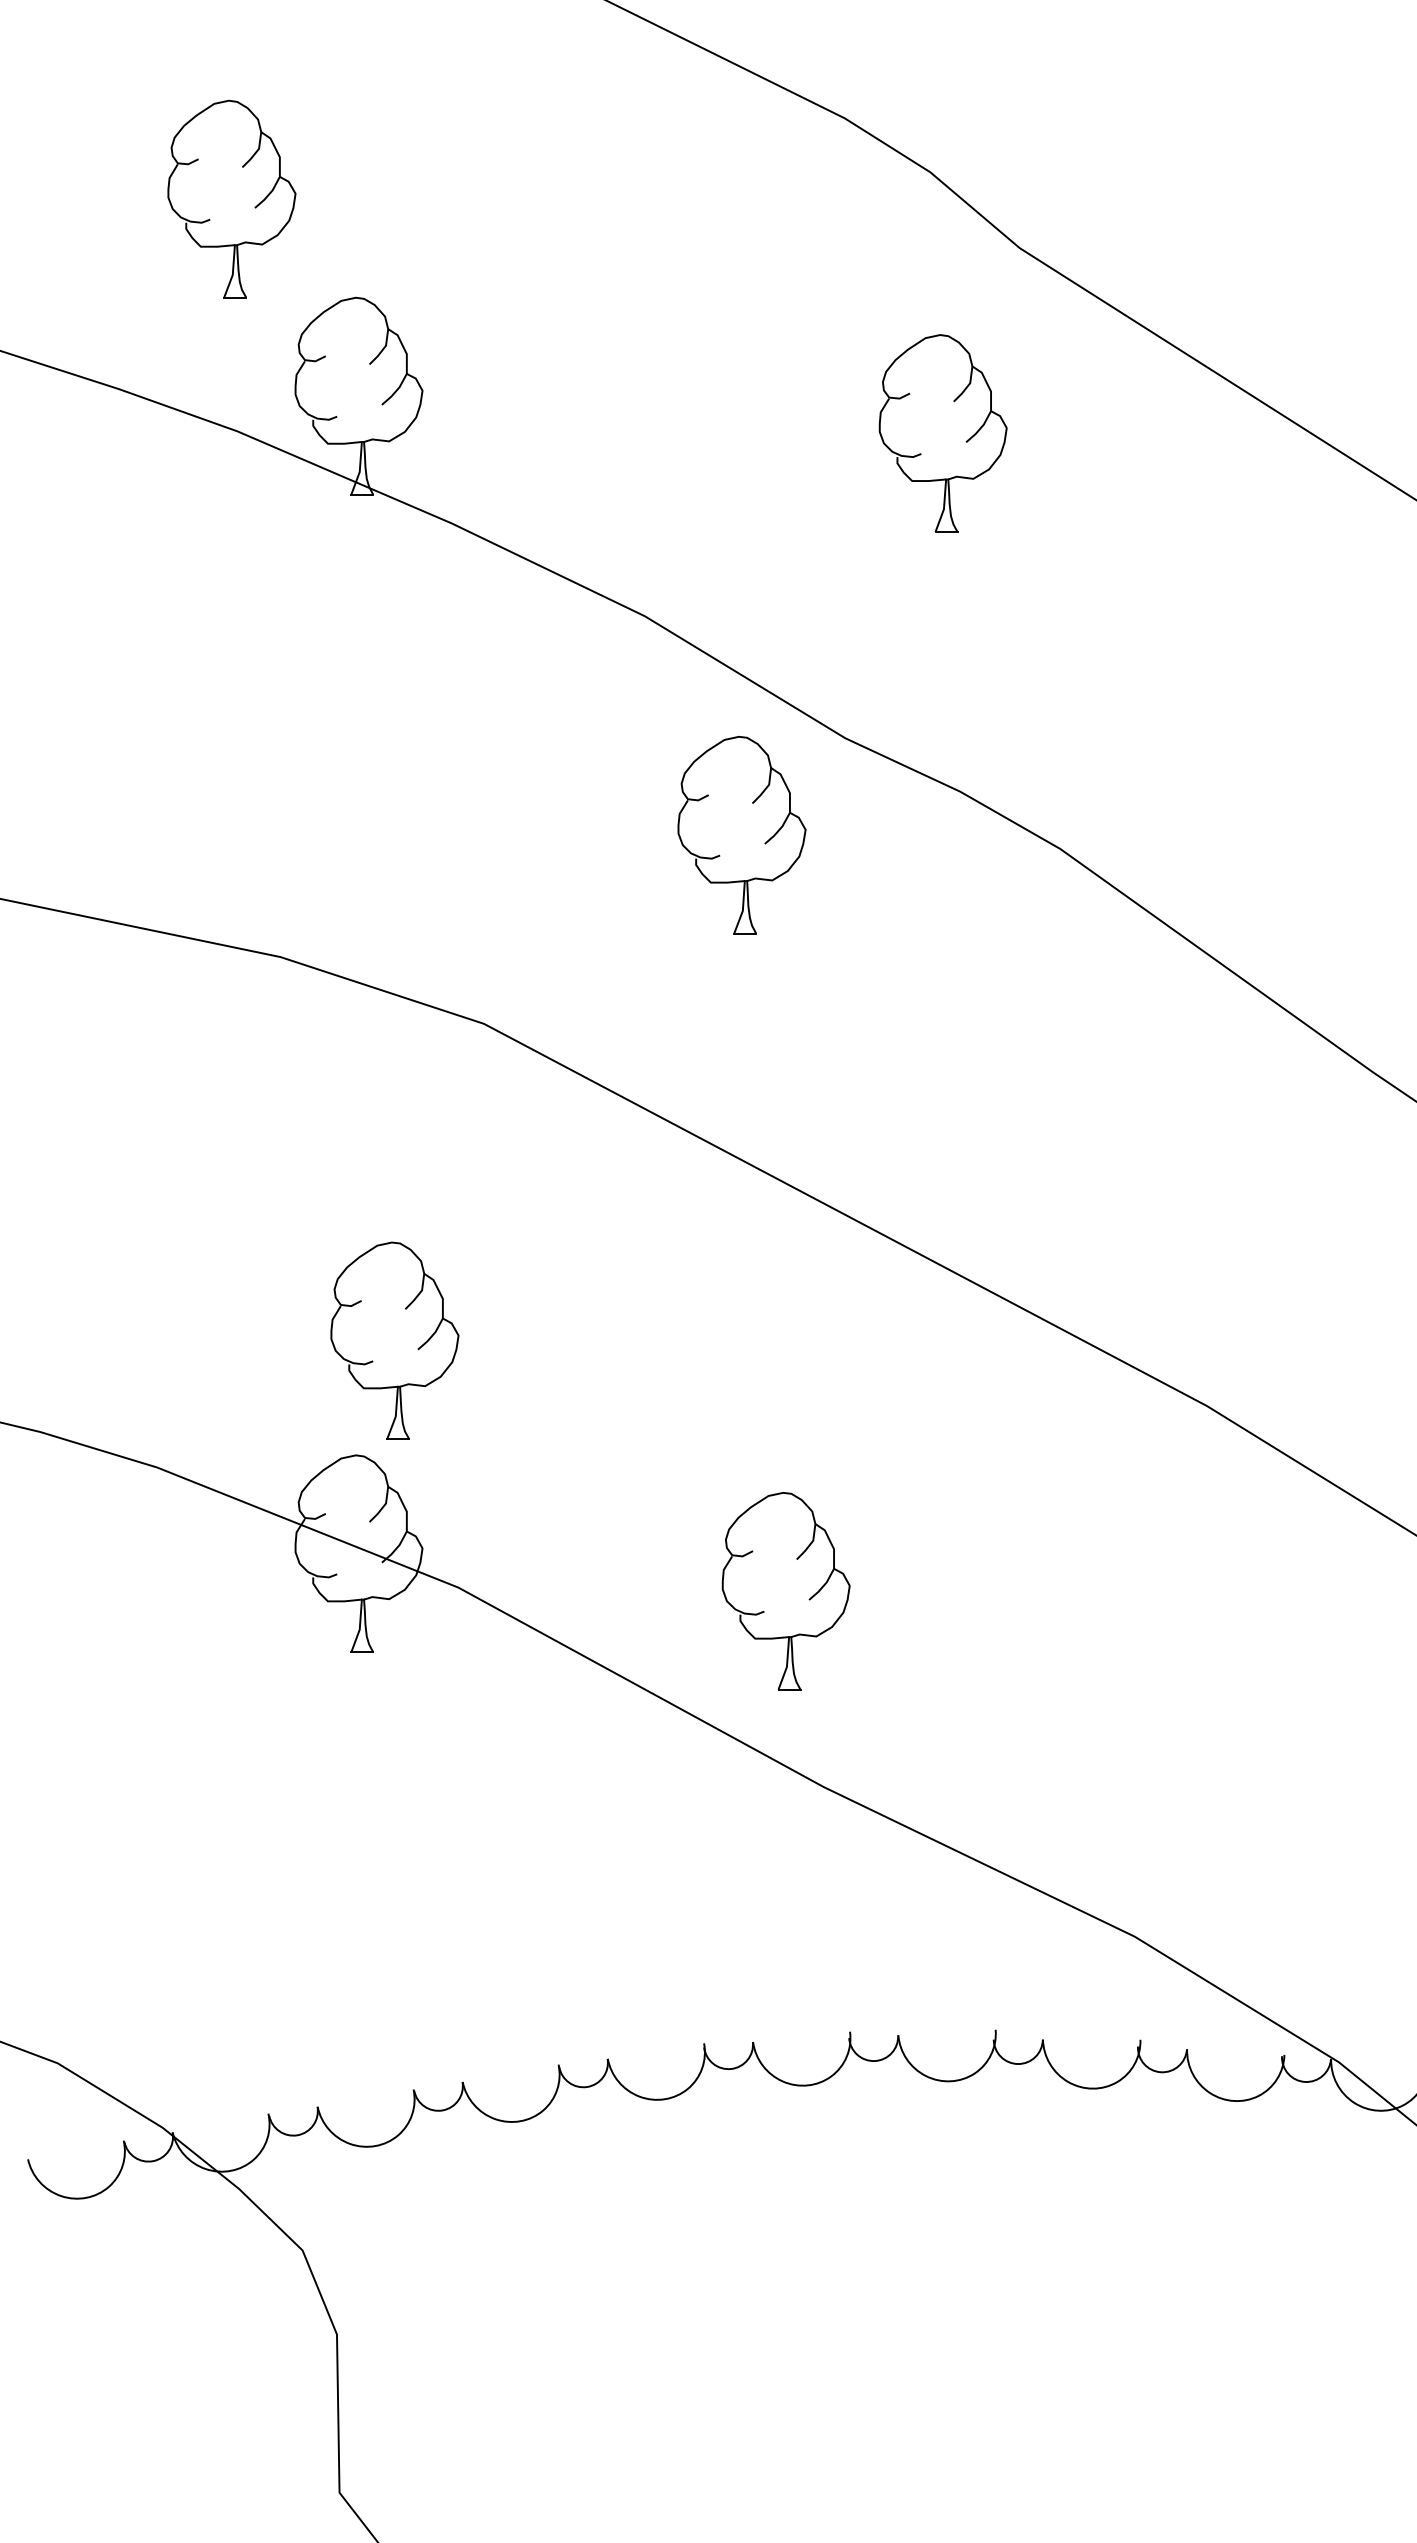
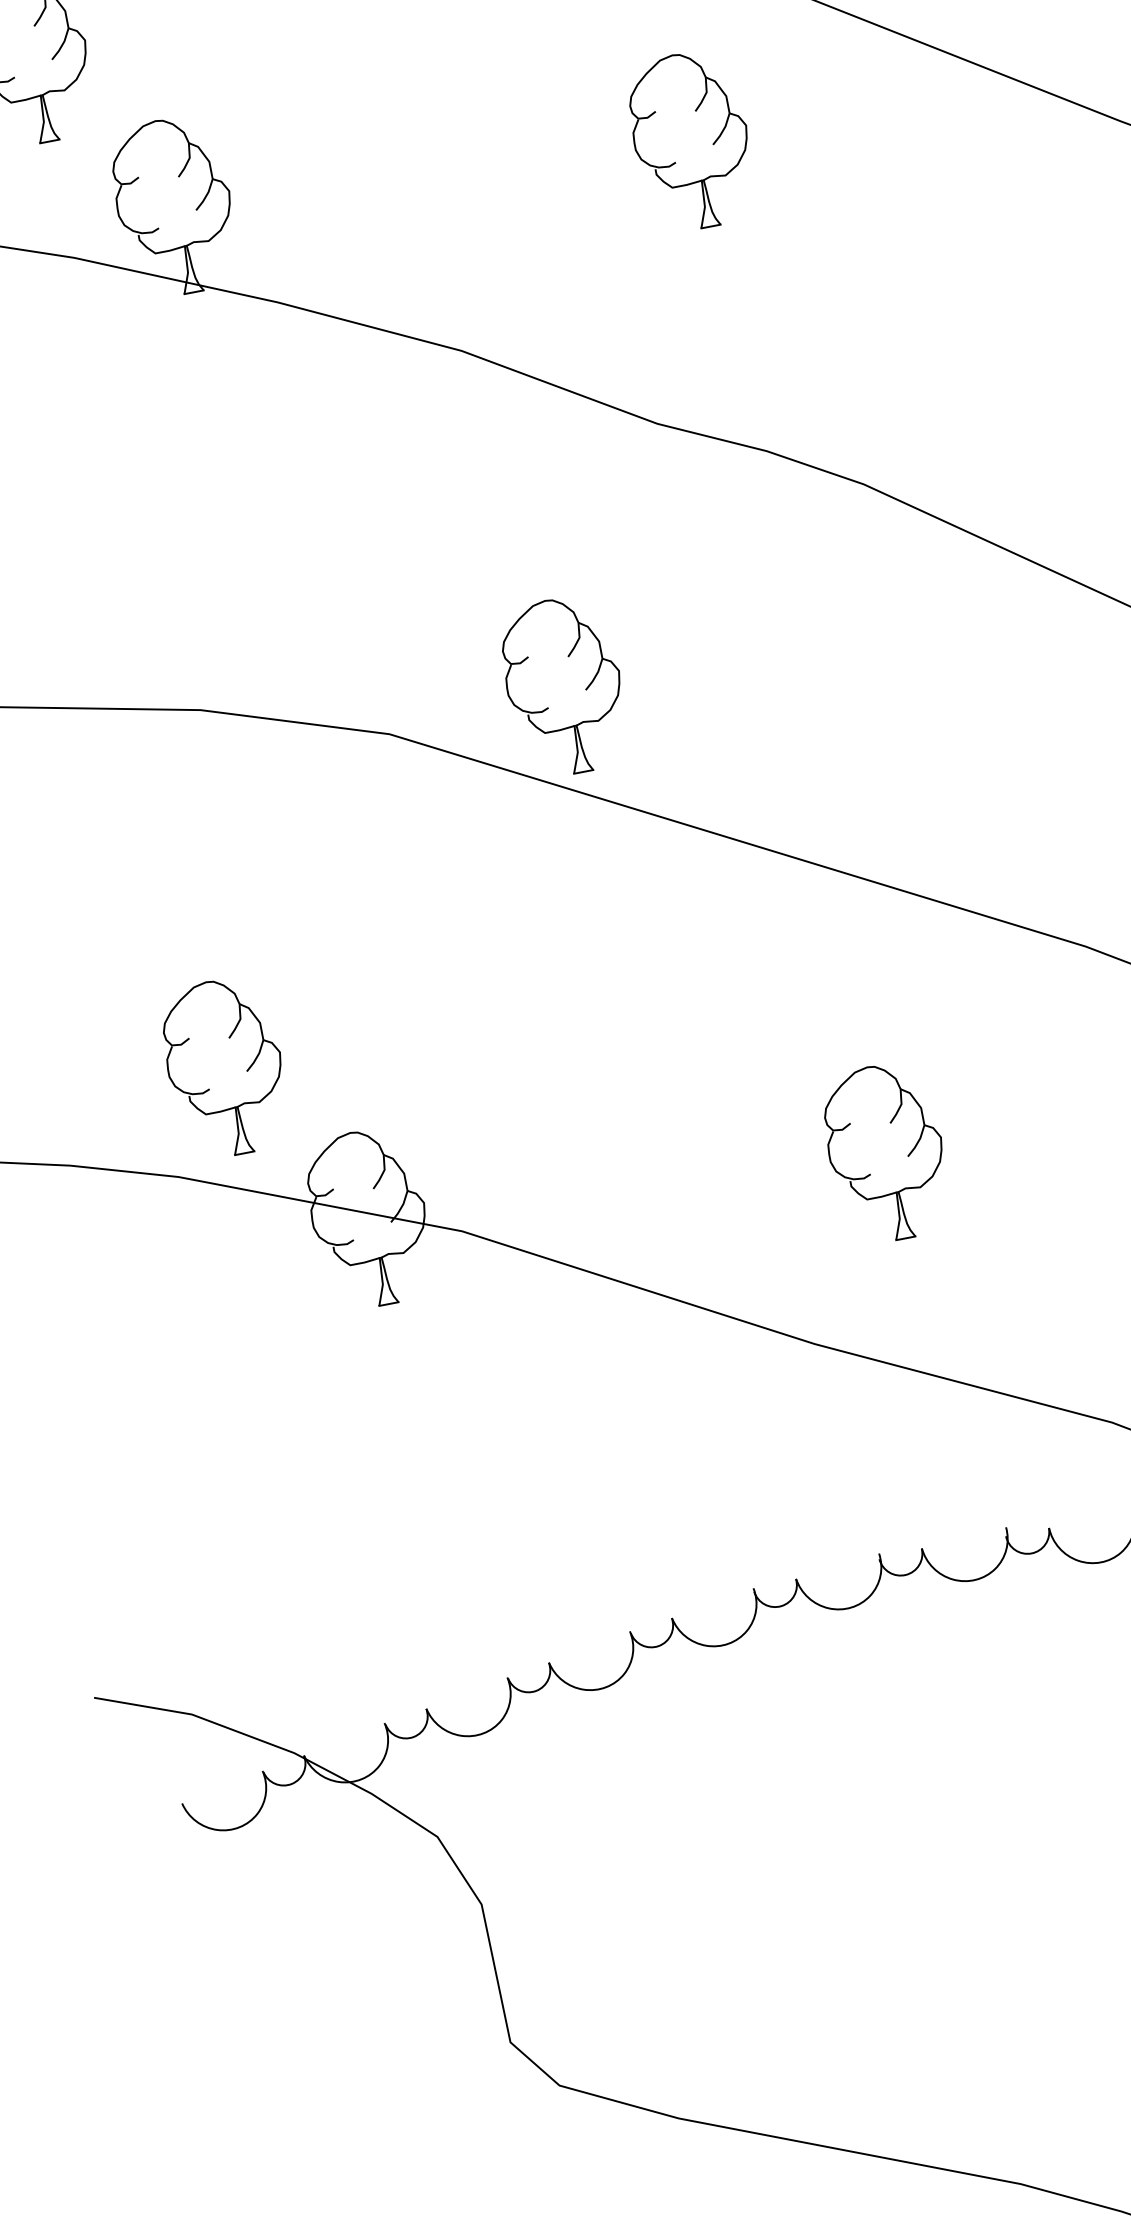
part: (741, 835) -> (563, 686), moved
part: (394, 1340) -> (224, 1067), moved
part: (785, 1591) -> (885, 1153), moved

